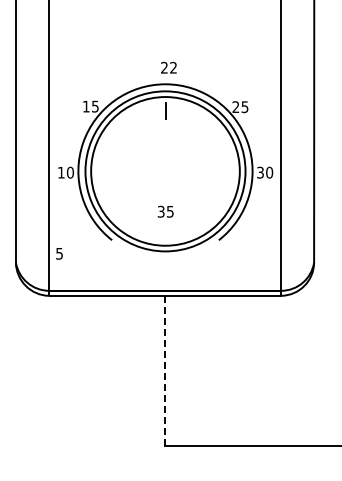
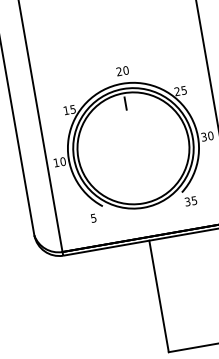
text: (173, 67) -> (125, 70), 22 -> 20
text: (165, 211) -> (190, 201), moved
text: (59, 253) -> (93, 218), moved
line: (165, 371) -> (159, 296), dashed -> solid

